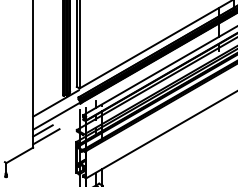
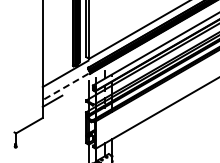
line: (55, 116) -> (65, 86), solid -> dashed
line: (46, 136) -> (56, 106), removed

